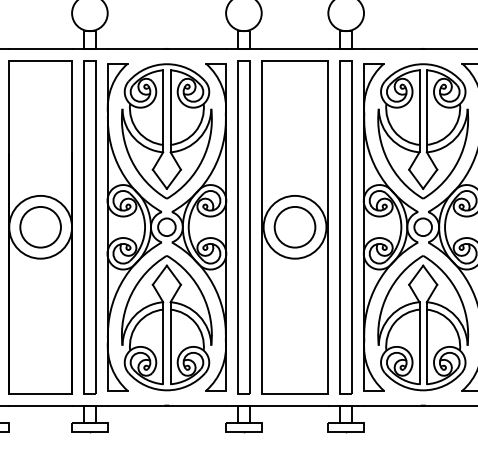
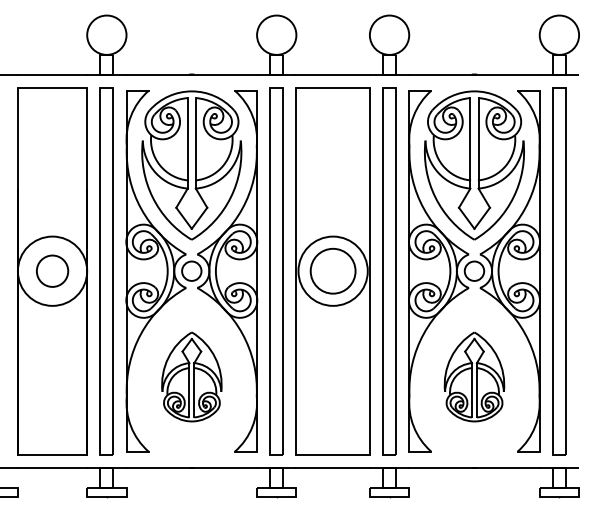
circle: (40, 226) -> (52, 270), size x0.7
part: (166, 322) -> (191, 376), size x0.6
part: (423, 322) -> (474, 376), size x0.6

